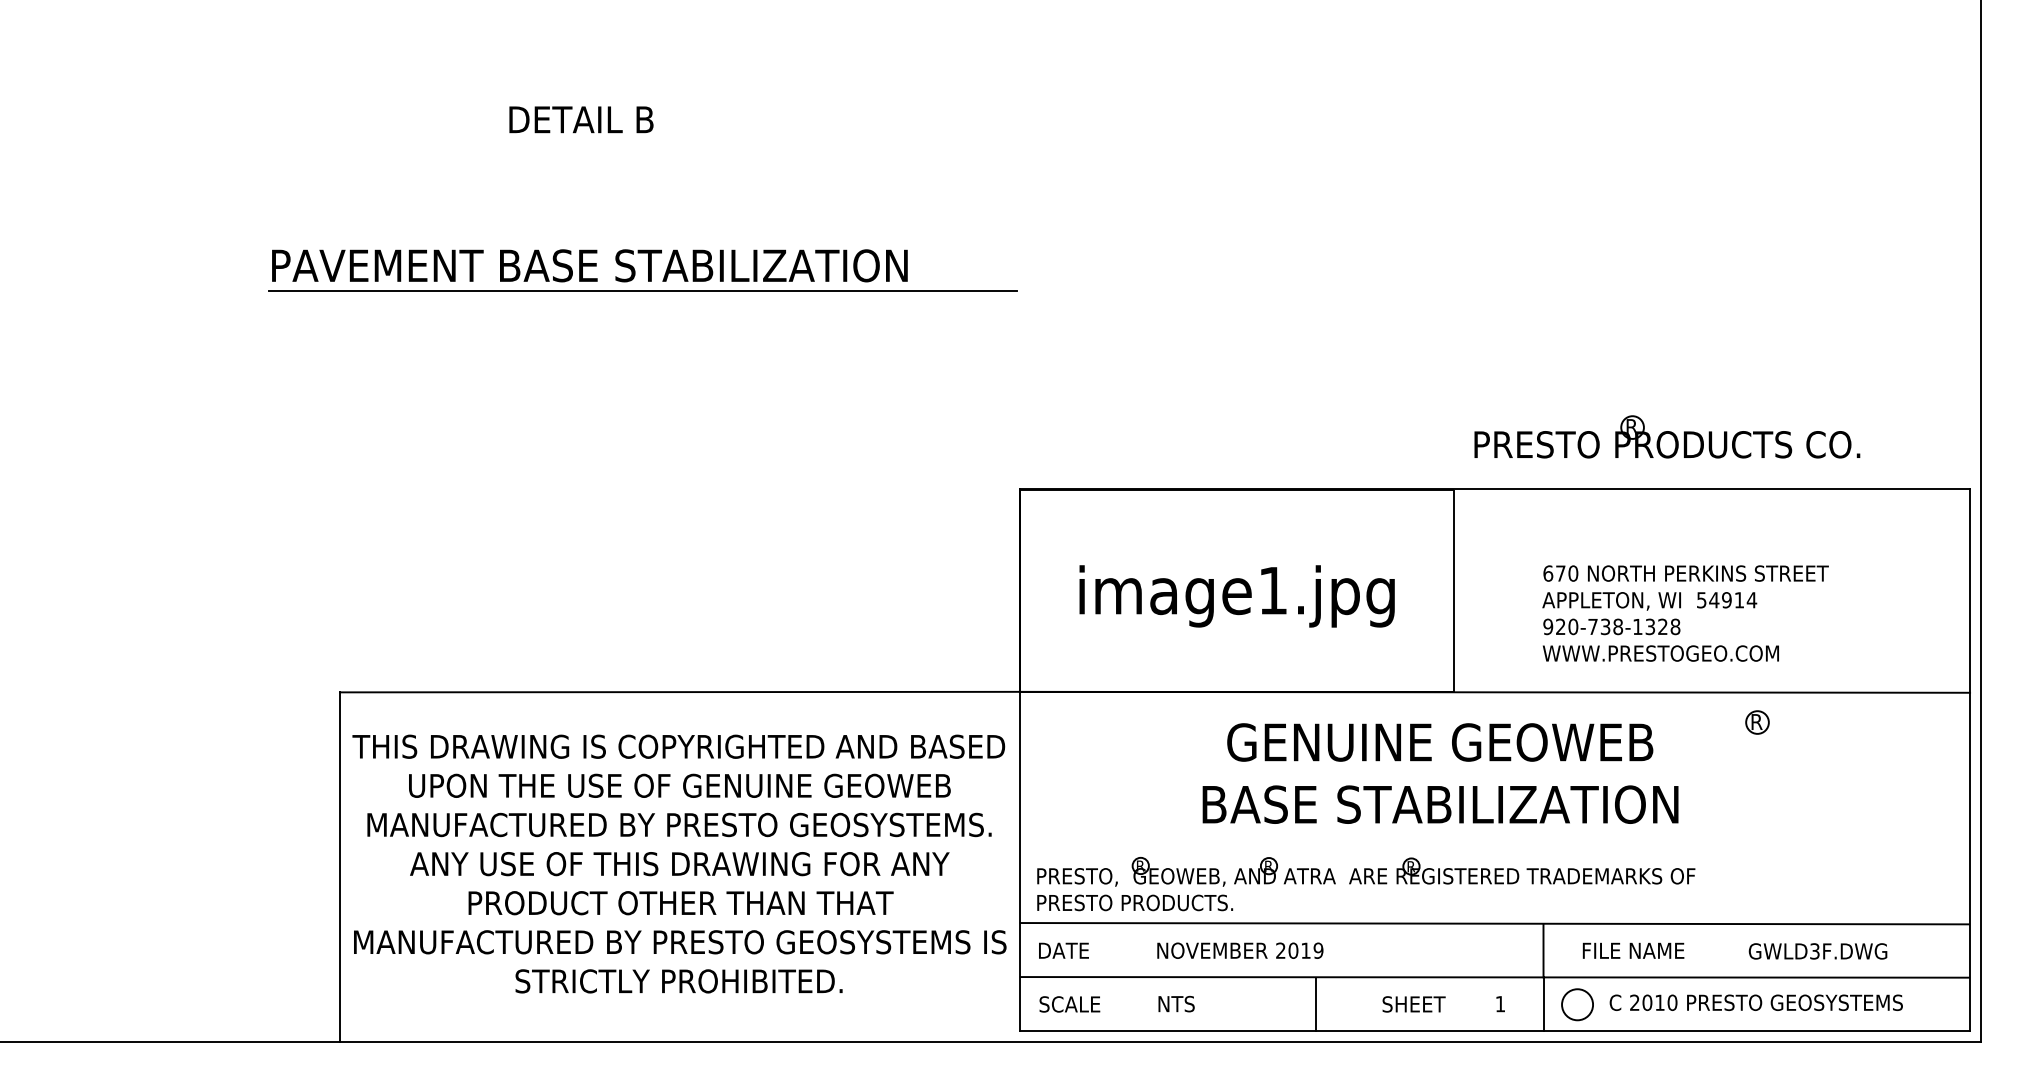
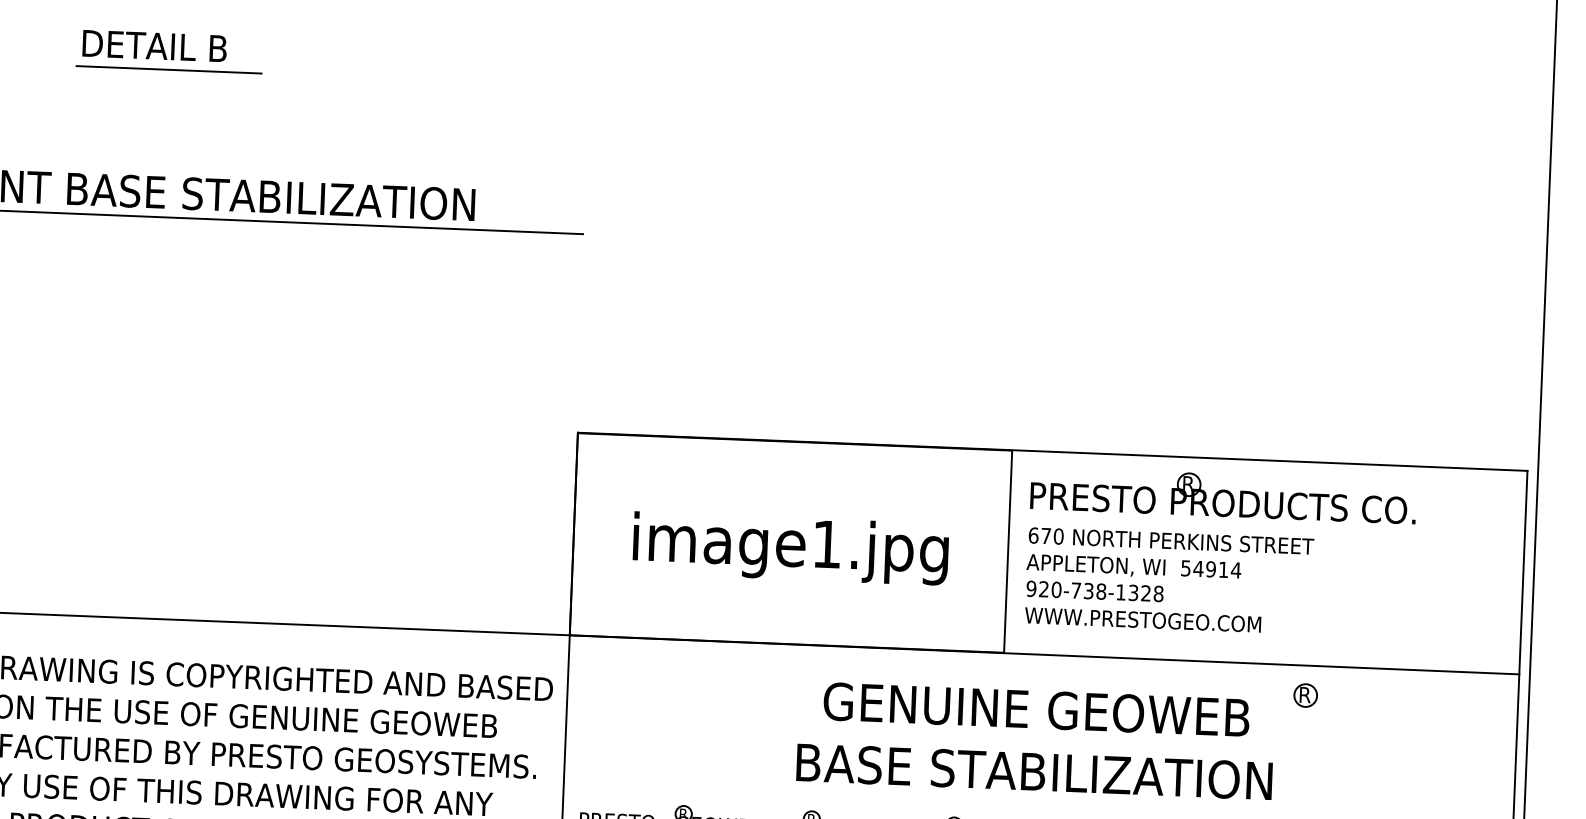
line: (596, 142) -> (168, 69), added
part: (1667, 436) -> (1223, 495), moved
text: (1685, 613) -> (1169, 580), moved
text: (1440, 773) -> (1035, 740), moved

